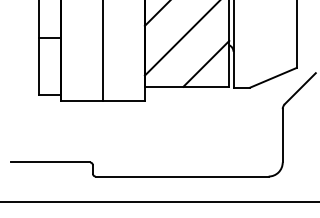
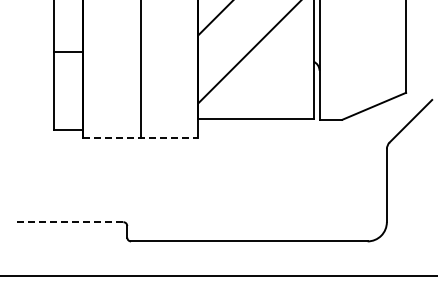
line: (205, 63) -> (281, 86), removed
line: (102, 100) -> (140, 137), solid -> dashed
line: (50, 162) -> (69, 222), solid -> dashed

